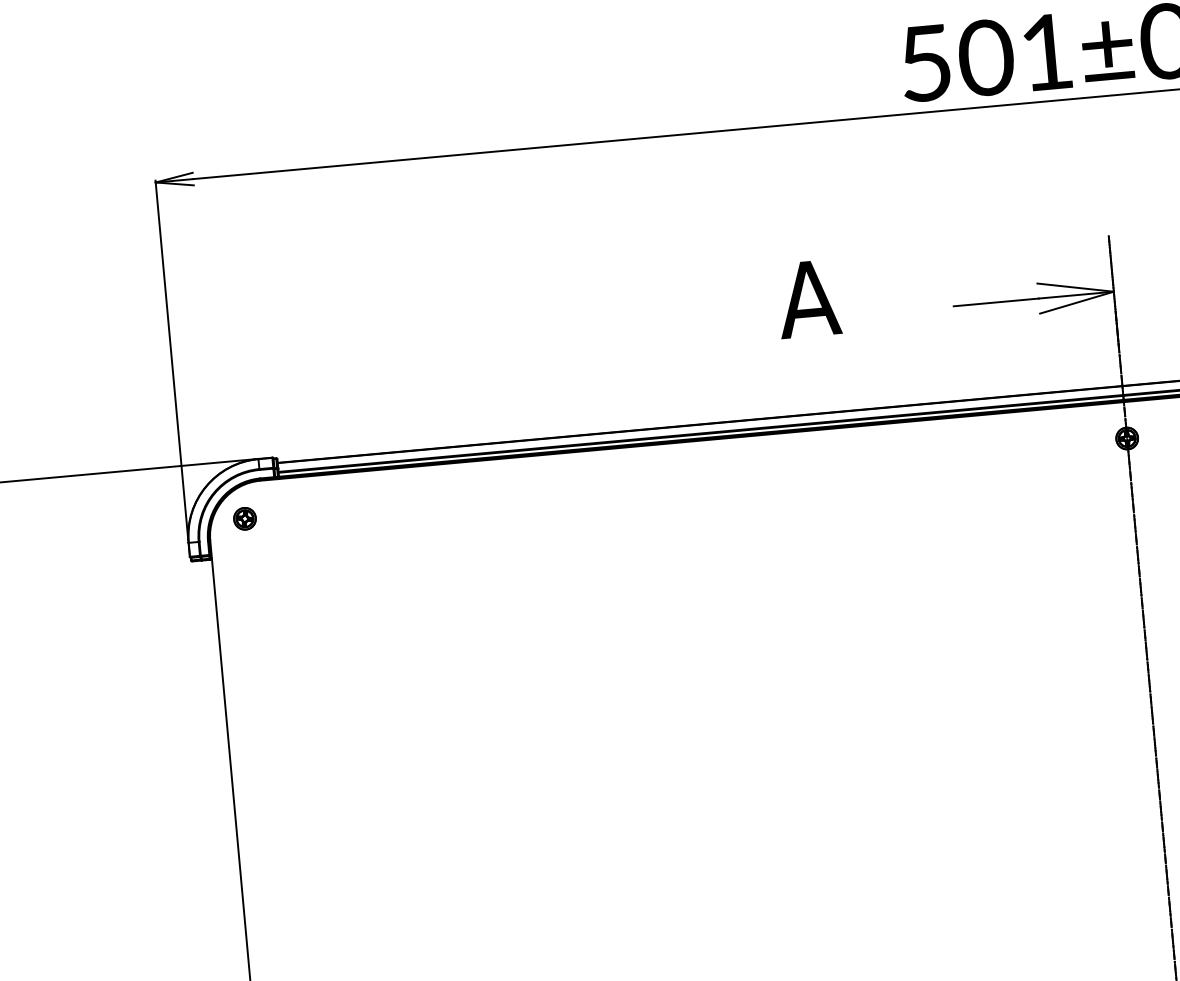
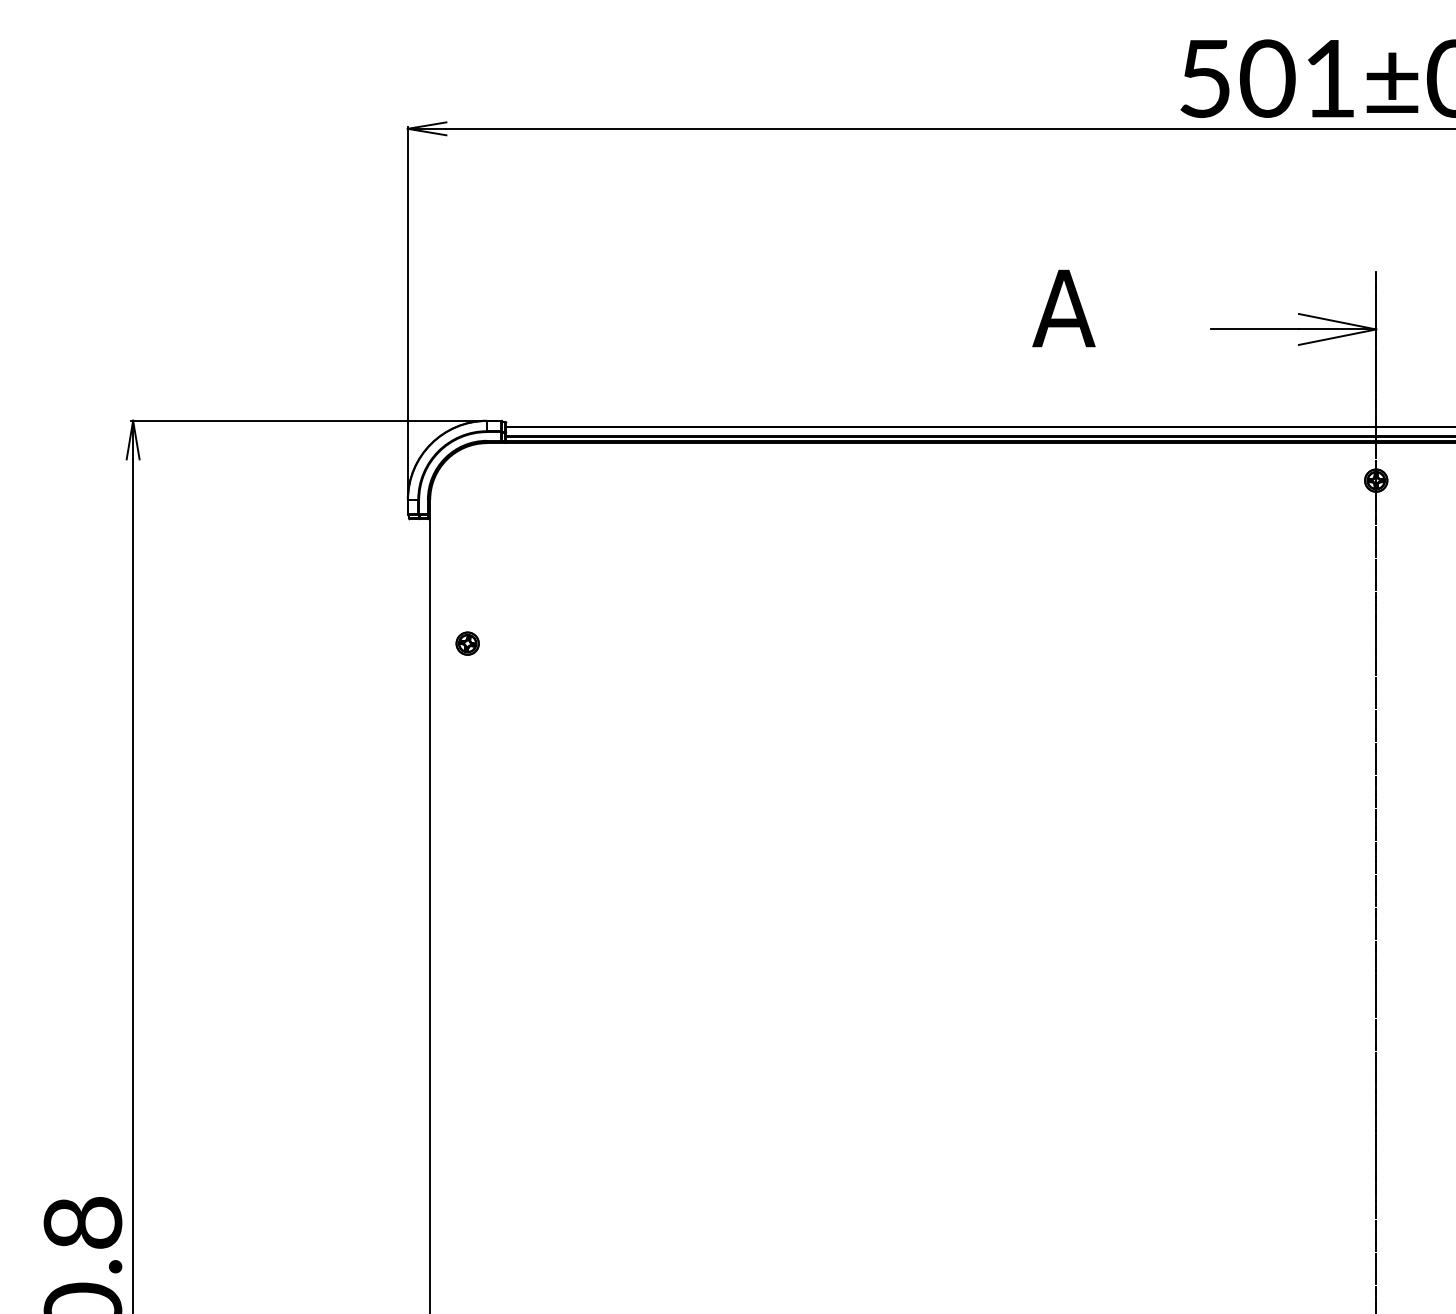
part: (244, 518) -> (467, 643), moved

